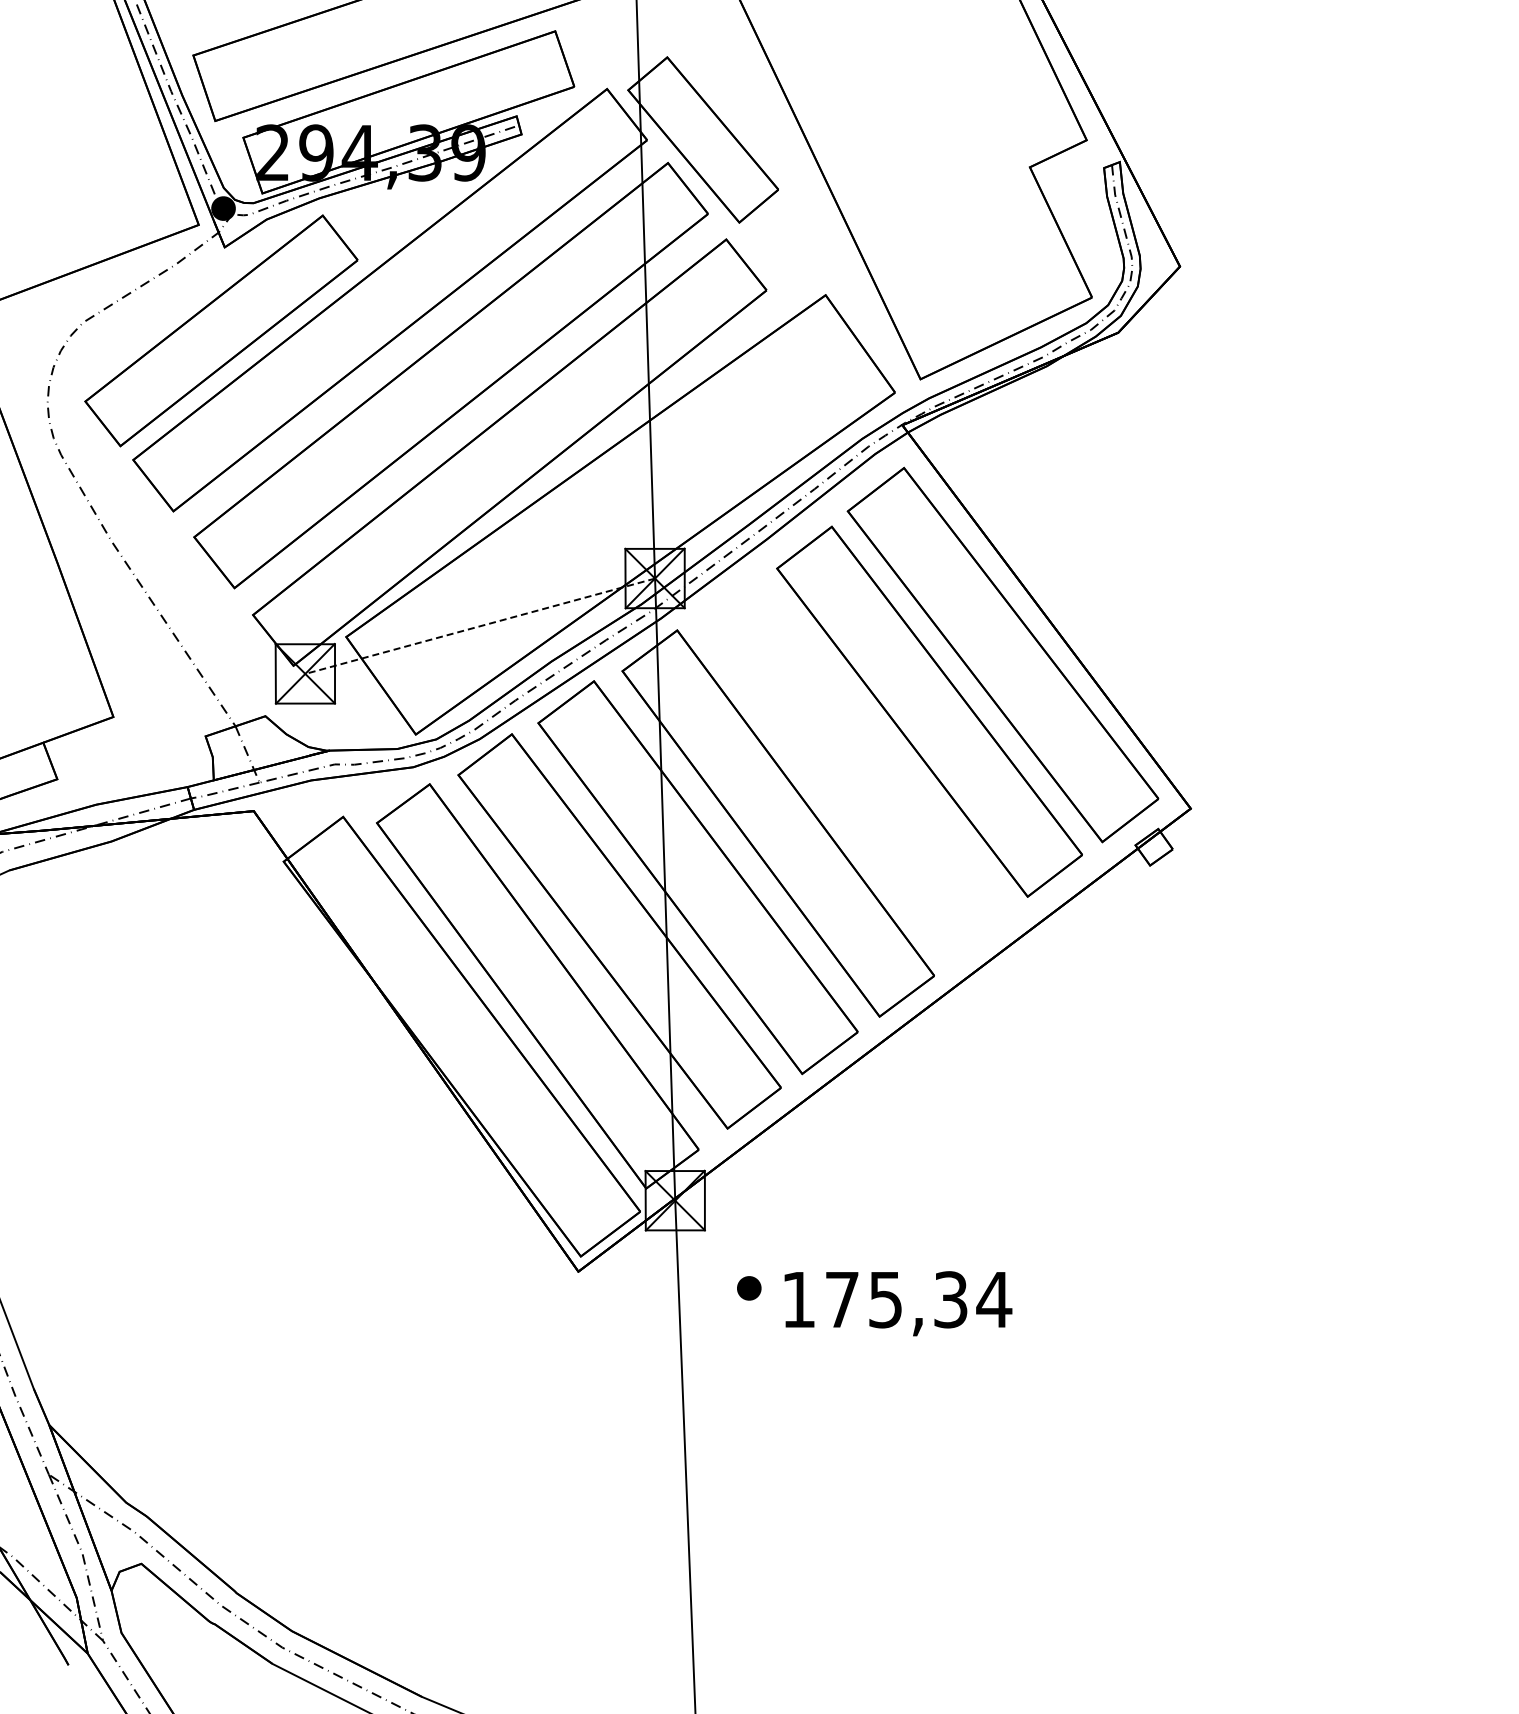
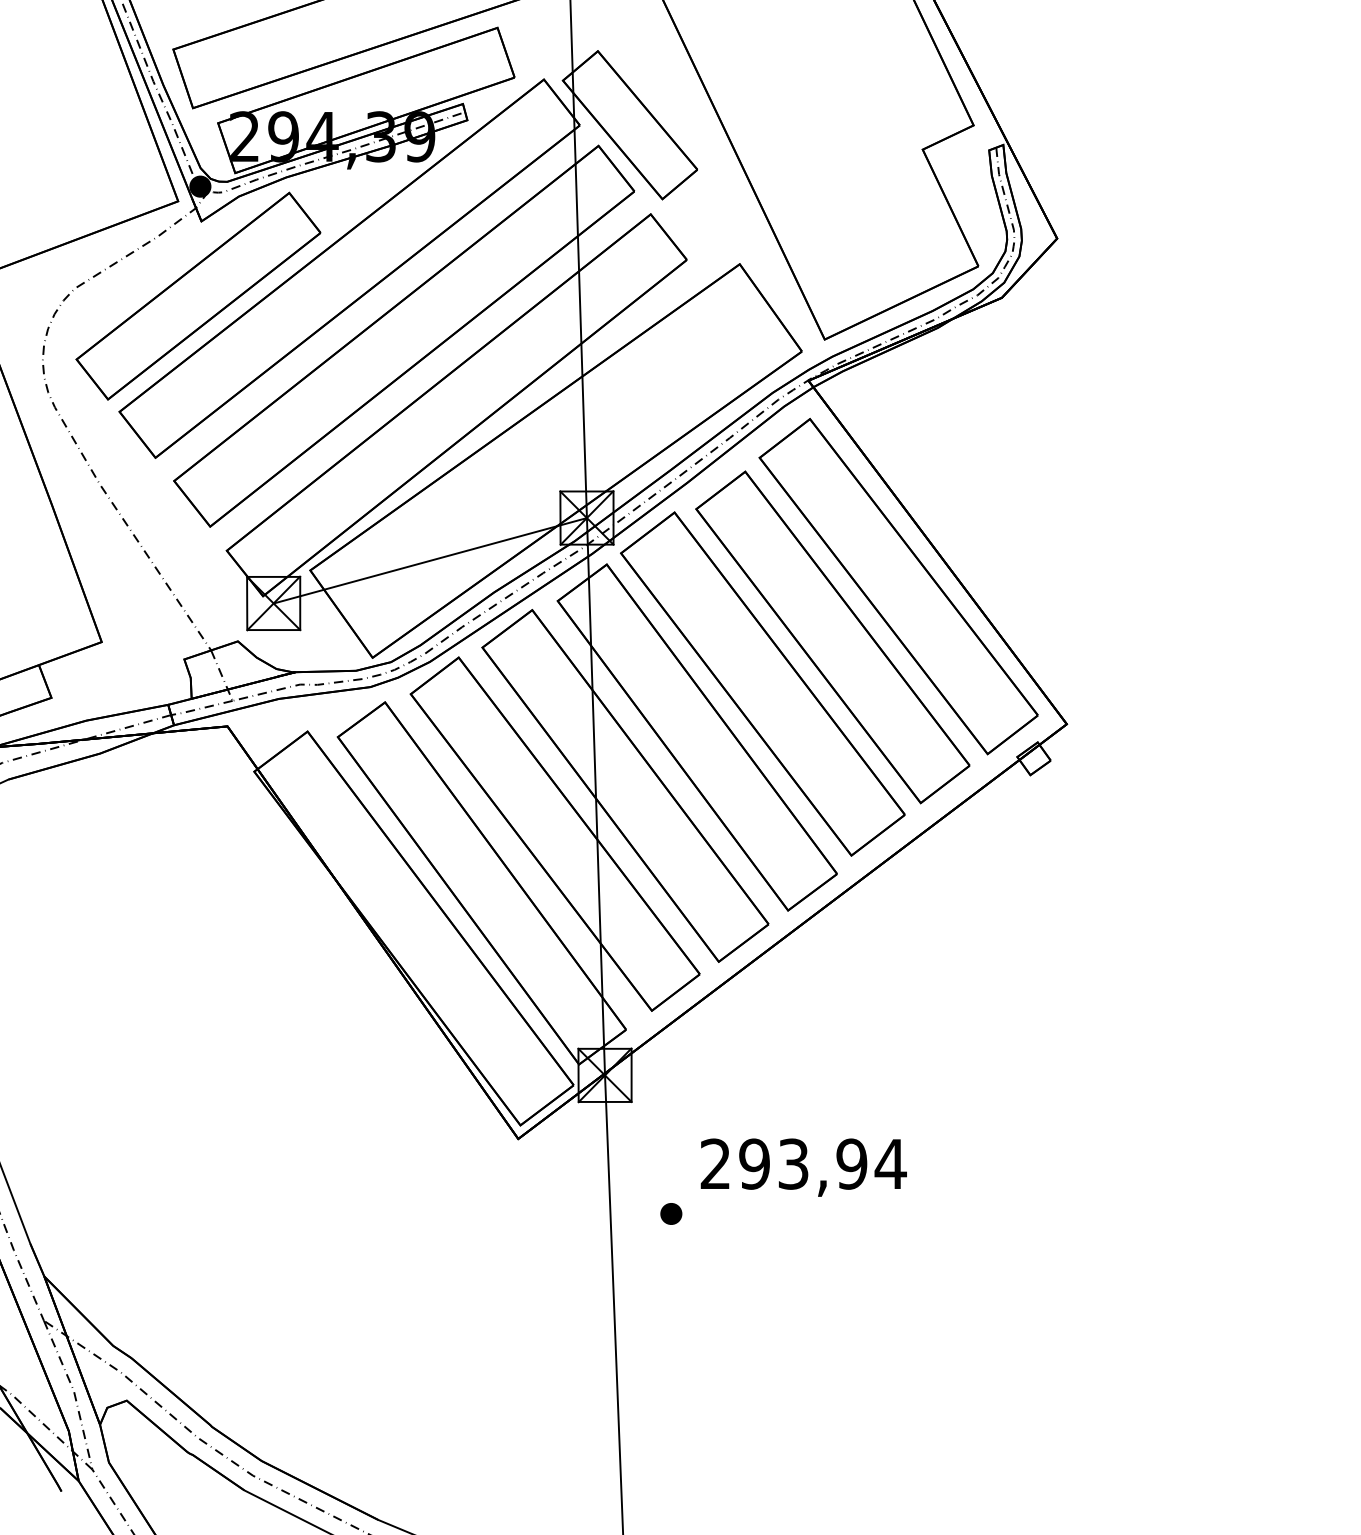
line: (479, 626) -> (429, 561), dashed -> solid
part: (851, 763) -> (762, 683), added
part: (749, 1288) -> (671, 1214), moved
text: (874, 1299) -> (783, 1163), 175,34 -> 293,94

